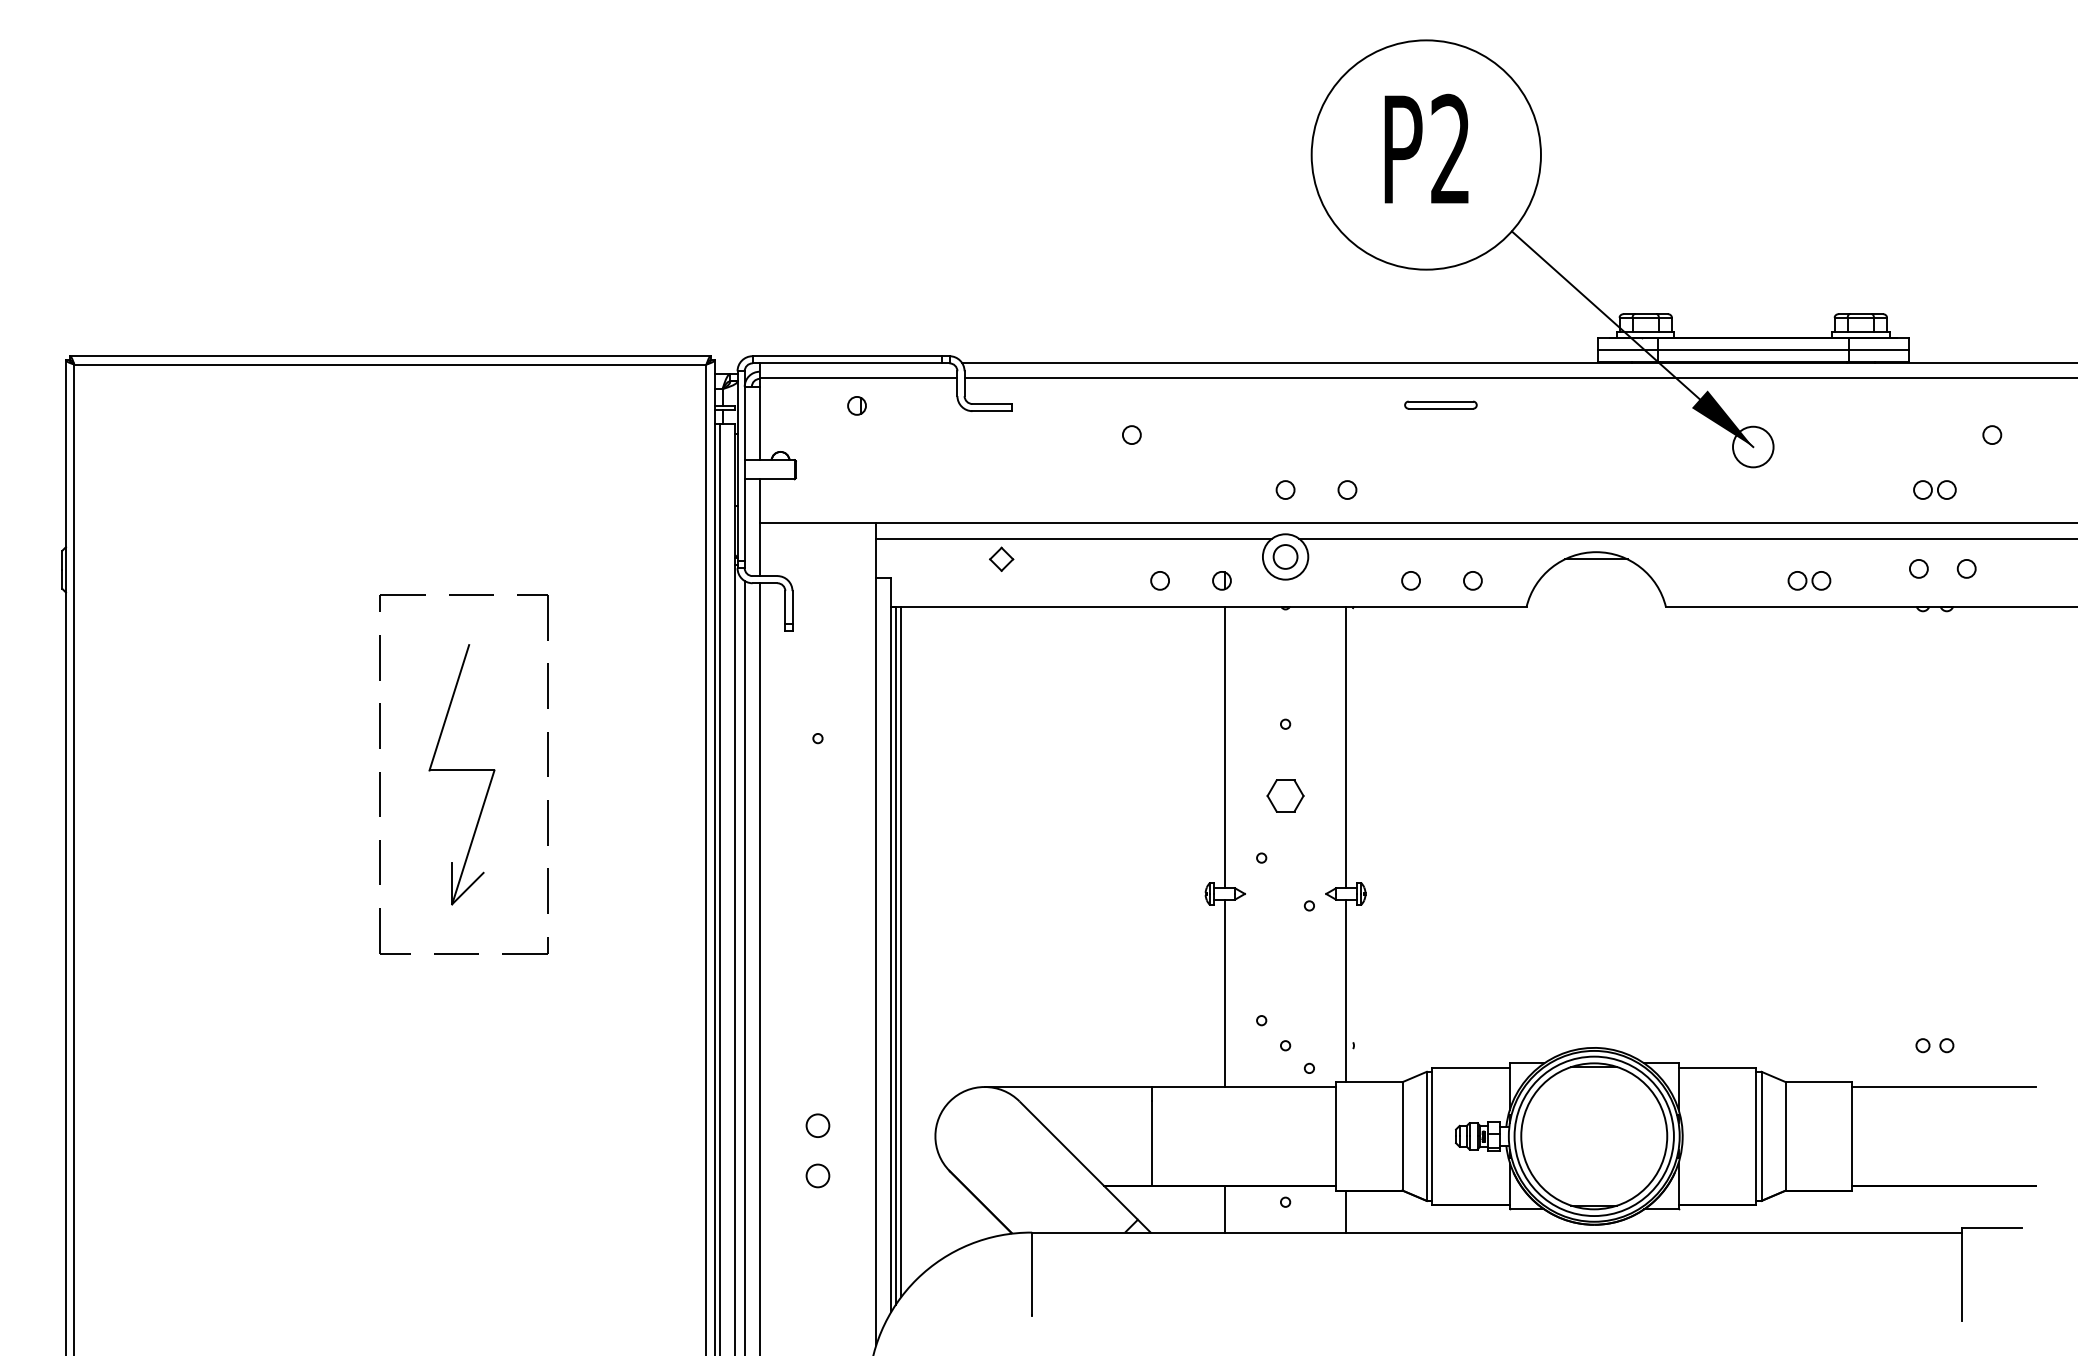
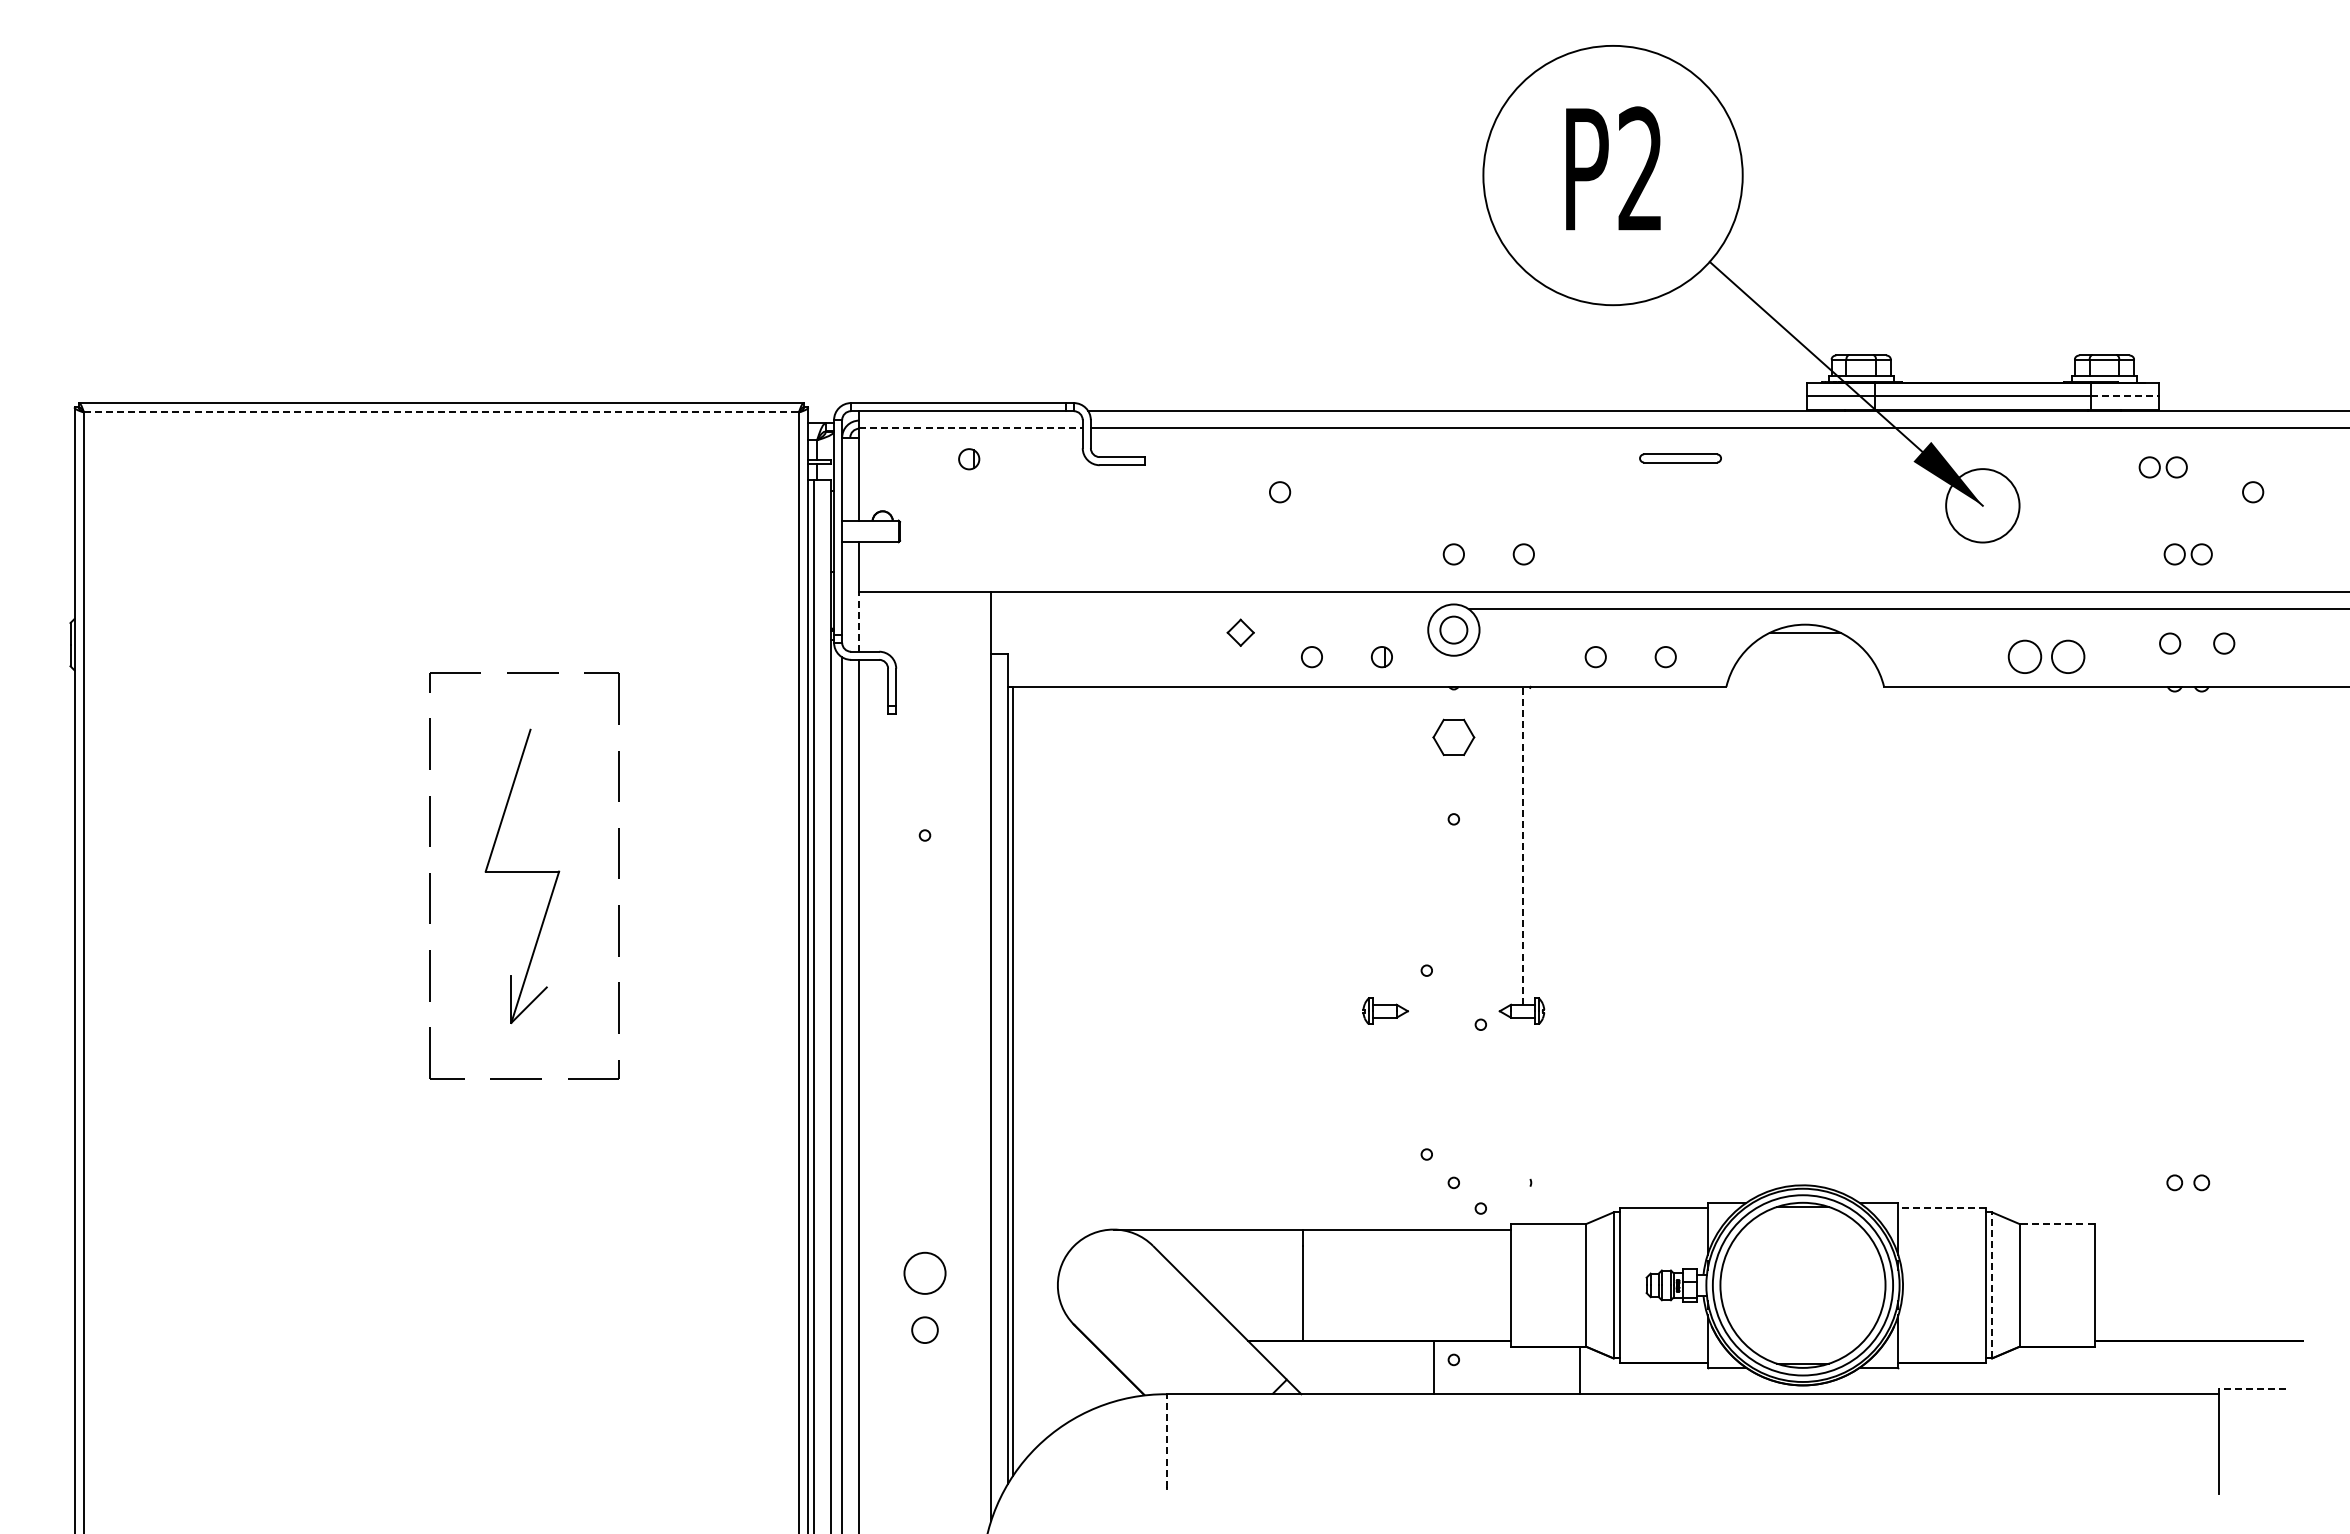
line: (1878, 350) -> (2124, 396), solid -> dashed
line: (390, 364) -> (441, 412), solid -> dashed
line: (858, 378) -> (970, 428), solid -> dashed
part: (1440, 405) -> (1680, 458), moved
part: (1912, 413) -> (2162, 467), added
circle: (1752, 446) -> (1982, 505), size x1.6
line: (1073, 538) -> (1214, 609), removed
line: (760, 550) -> (859, 622), solid -> dashed
part: (1001, 559) -> (1240, 632), moved
part: (1808, 581) -> (2045, 657), size x1.6
line: (1225, 747) -> (1385, 845), removed
line: (1346, 747) -> (1522, 845), solid -> dashed
part: (1285, 795) -> (1453, 736), moved
line: (901, 951) -> (1019, 1076), removed
line: (1346, 990) -> (1522, 1120), removed
line: (1225, 993) -> (1385, 1123), removed
line: (1717, 1068) -> (1942, 1208), solid -> dashed
line: (1818, 1082) -> (2056, 1224), solid -> dashed
line: (1943, 1086) -> (2198, 1229), removed
circle: (817, 1125) -> (924, 1273), size x1.6
line: (1761, 1135) -> (1992, 1284), solid -> dashed
line: (1225, 1208) -> (1434, 1367), moved
line: (1346, 1211) -> (1579, 1370), moved
line: (1991, 1227) -> (2252, 1388), solid -> dashed
line: (1032, 1273) -> (1167, 1440), solid -> dashed

